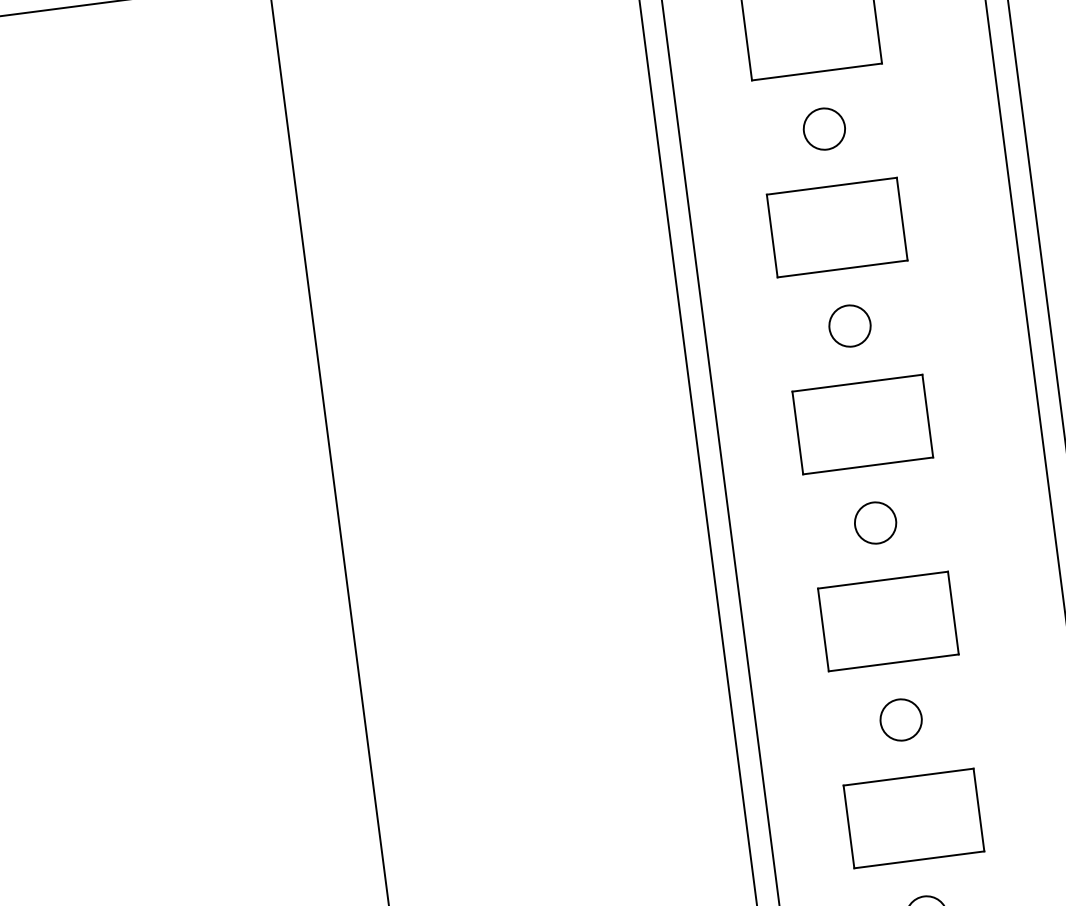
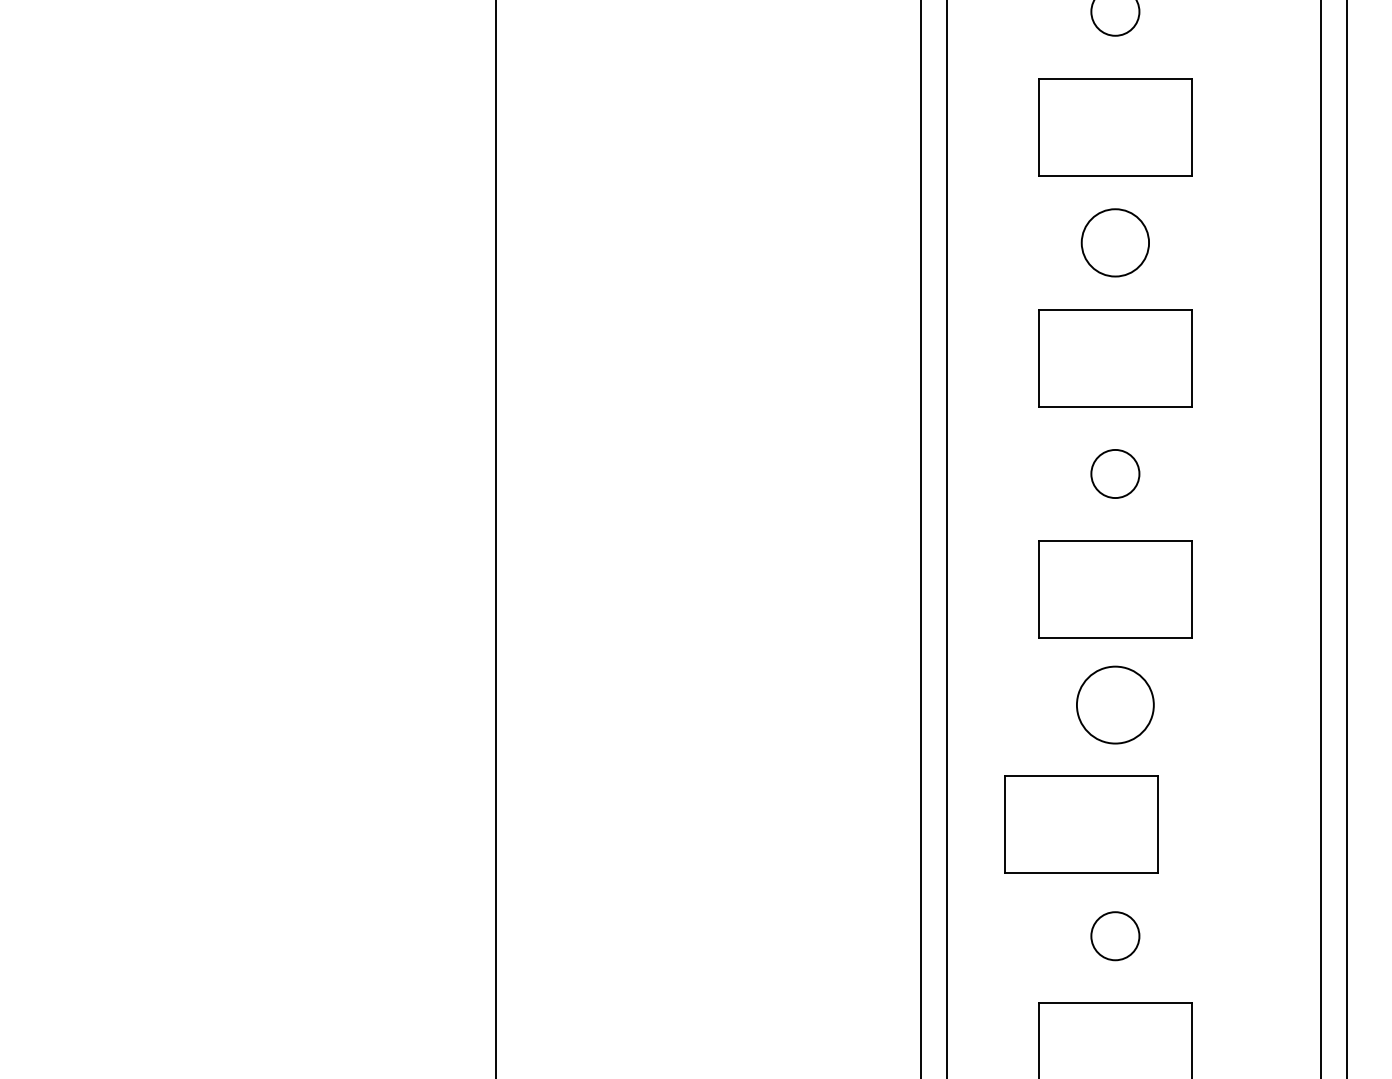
circle: (824, 128) -> (1115, 242), size x1.4
circle: (875, 523) -> (1115, 705), size x1.6
part: (888, 621) -> (1081, 824), moved

